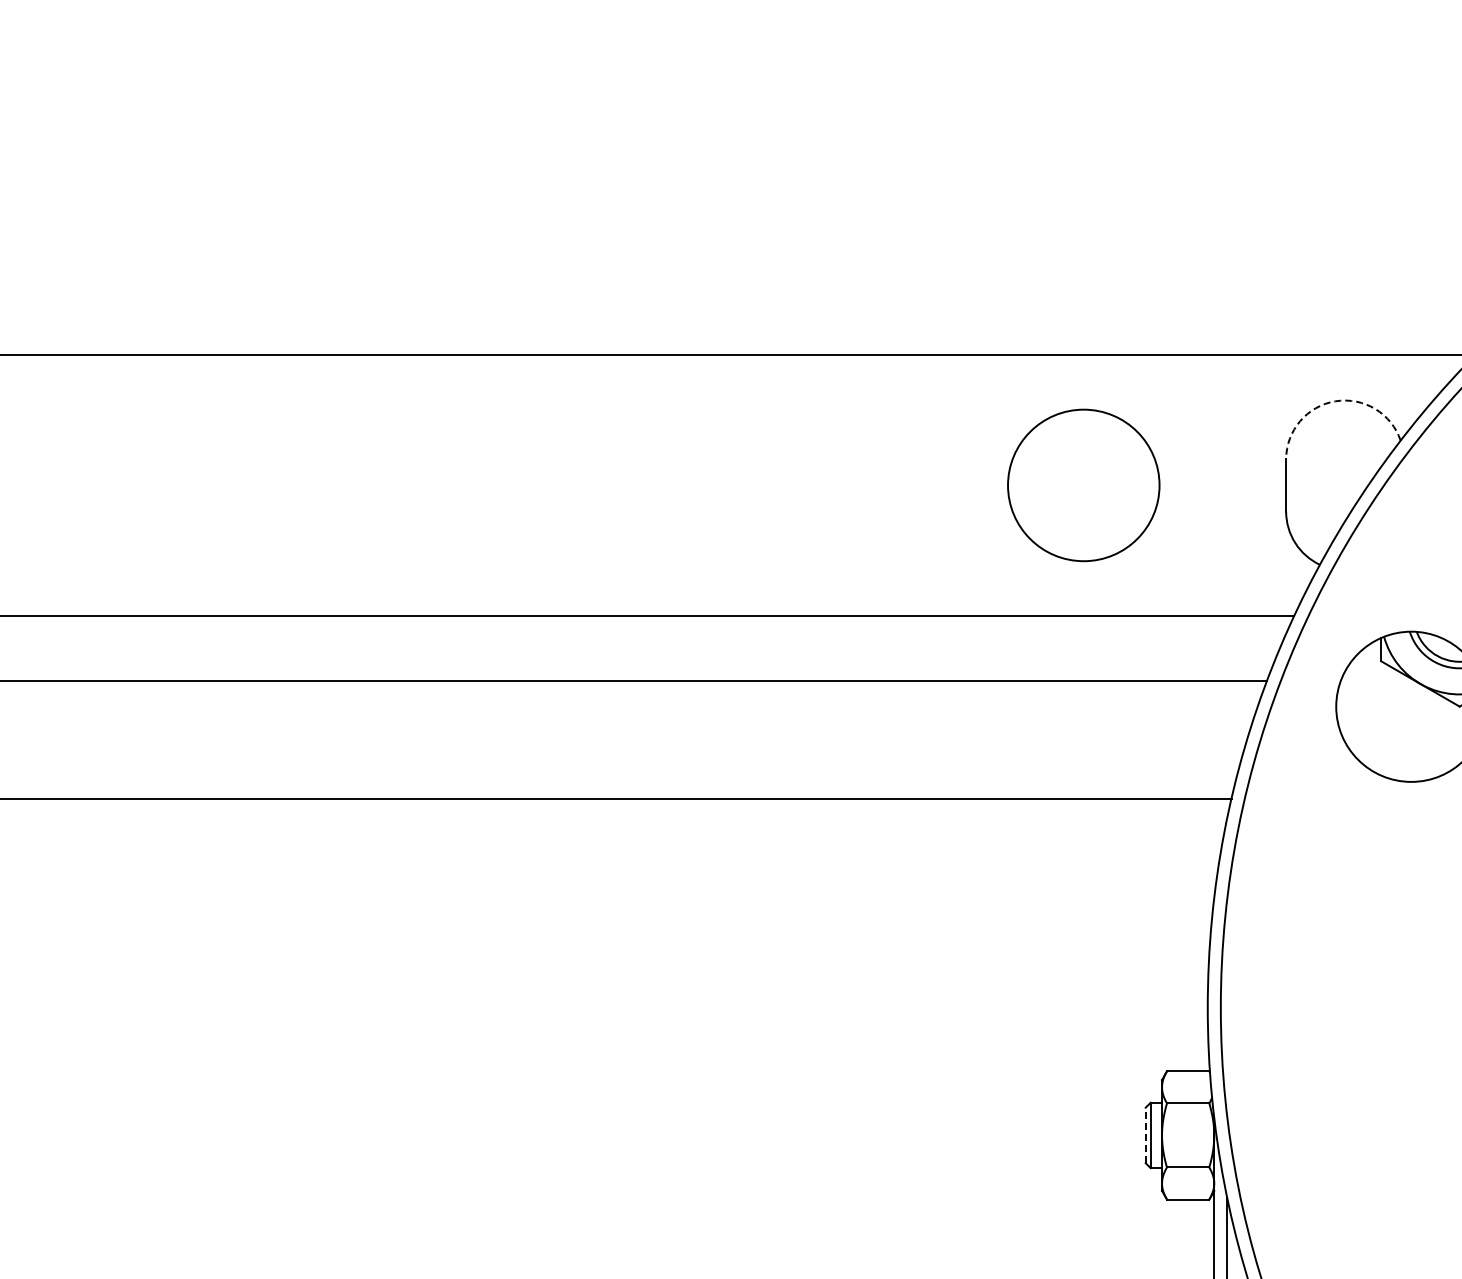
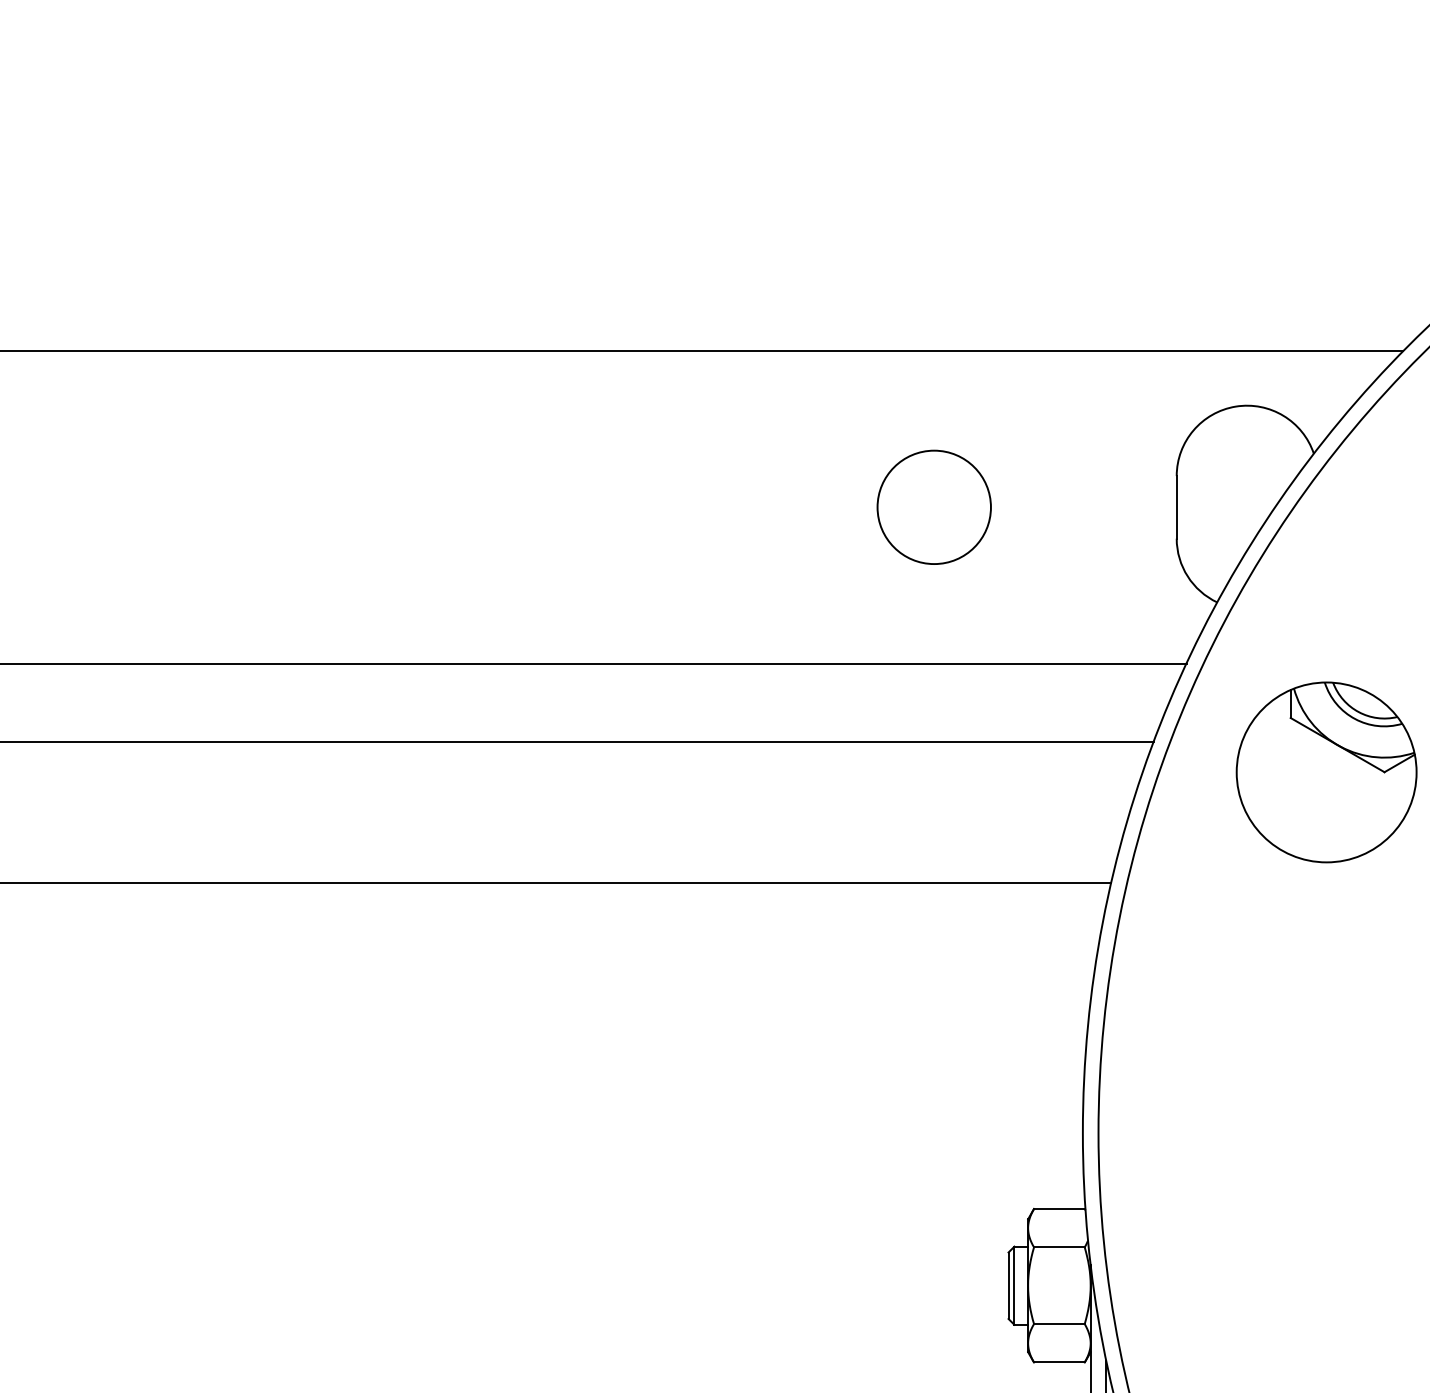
arc: (1335, 401) -> (1235, 406), dashed -> solid
circle: (1083, 485) -> (934, 507), size x0.62
line: (1145, 1135) -> (1008, 1285), dashed -> solid

